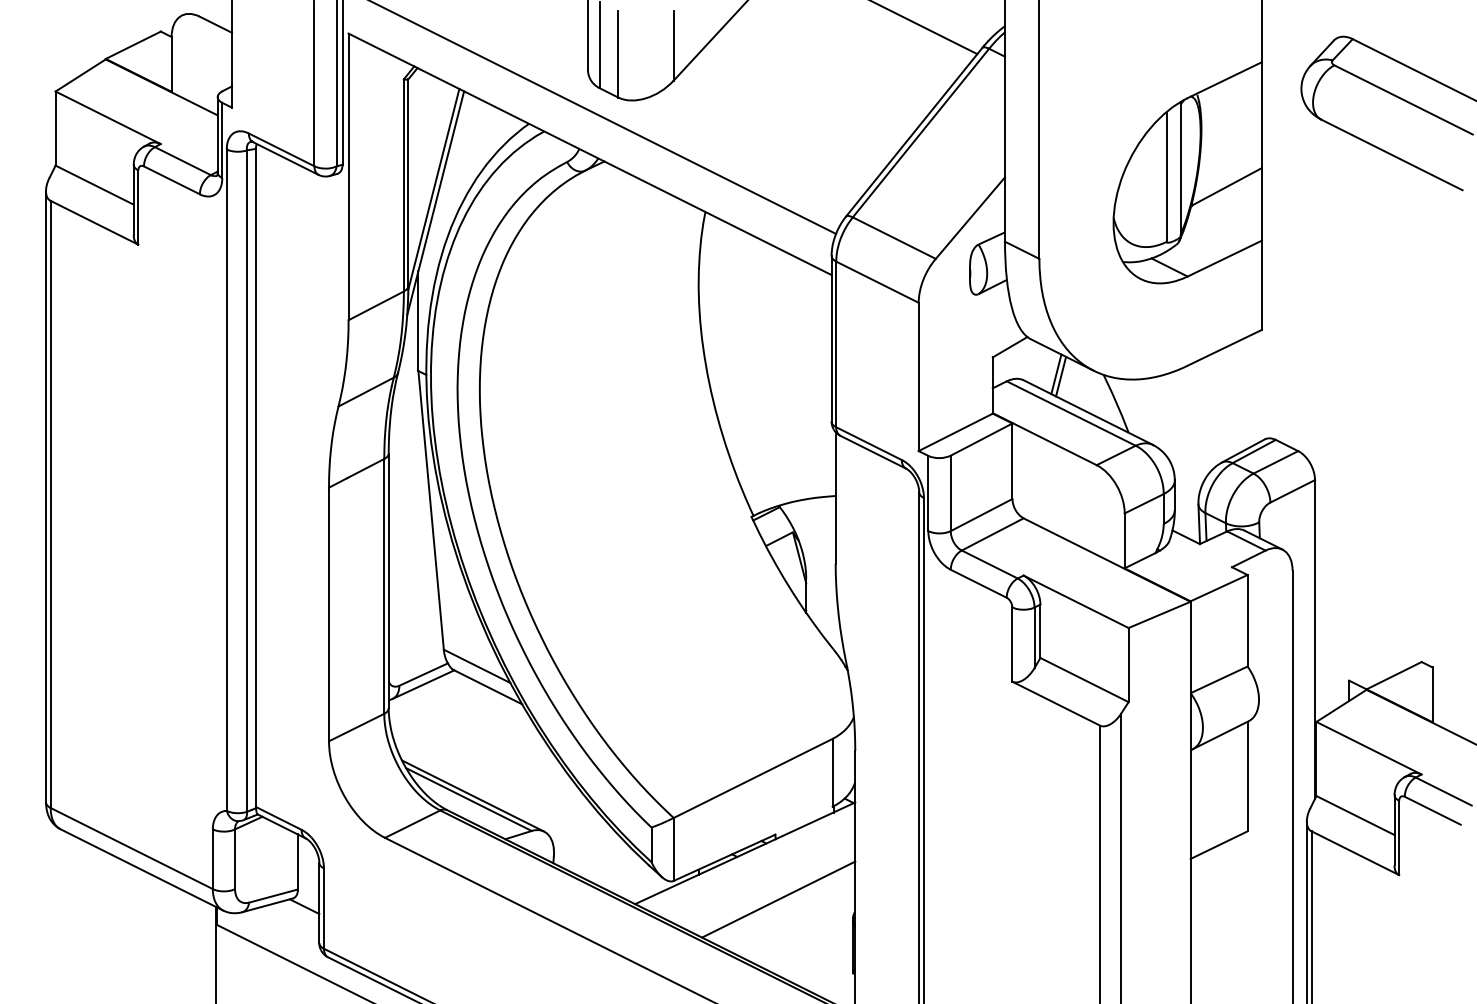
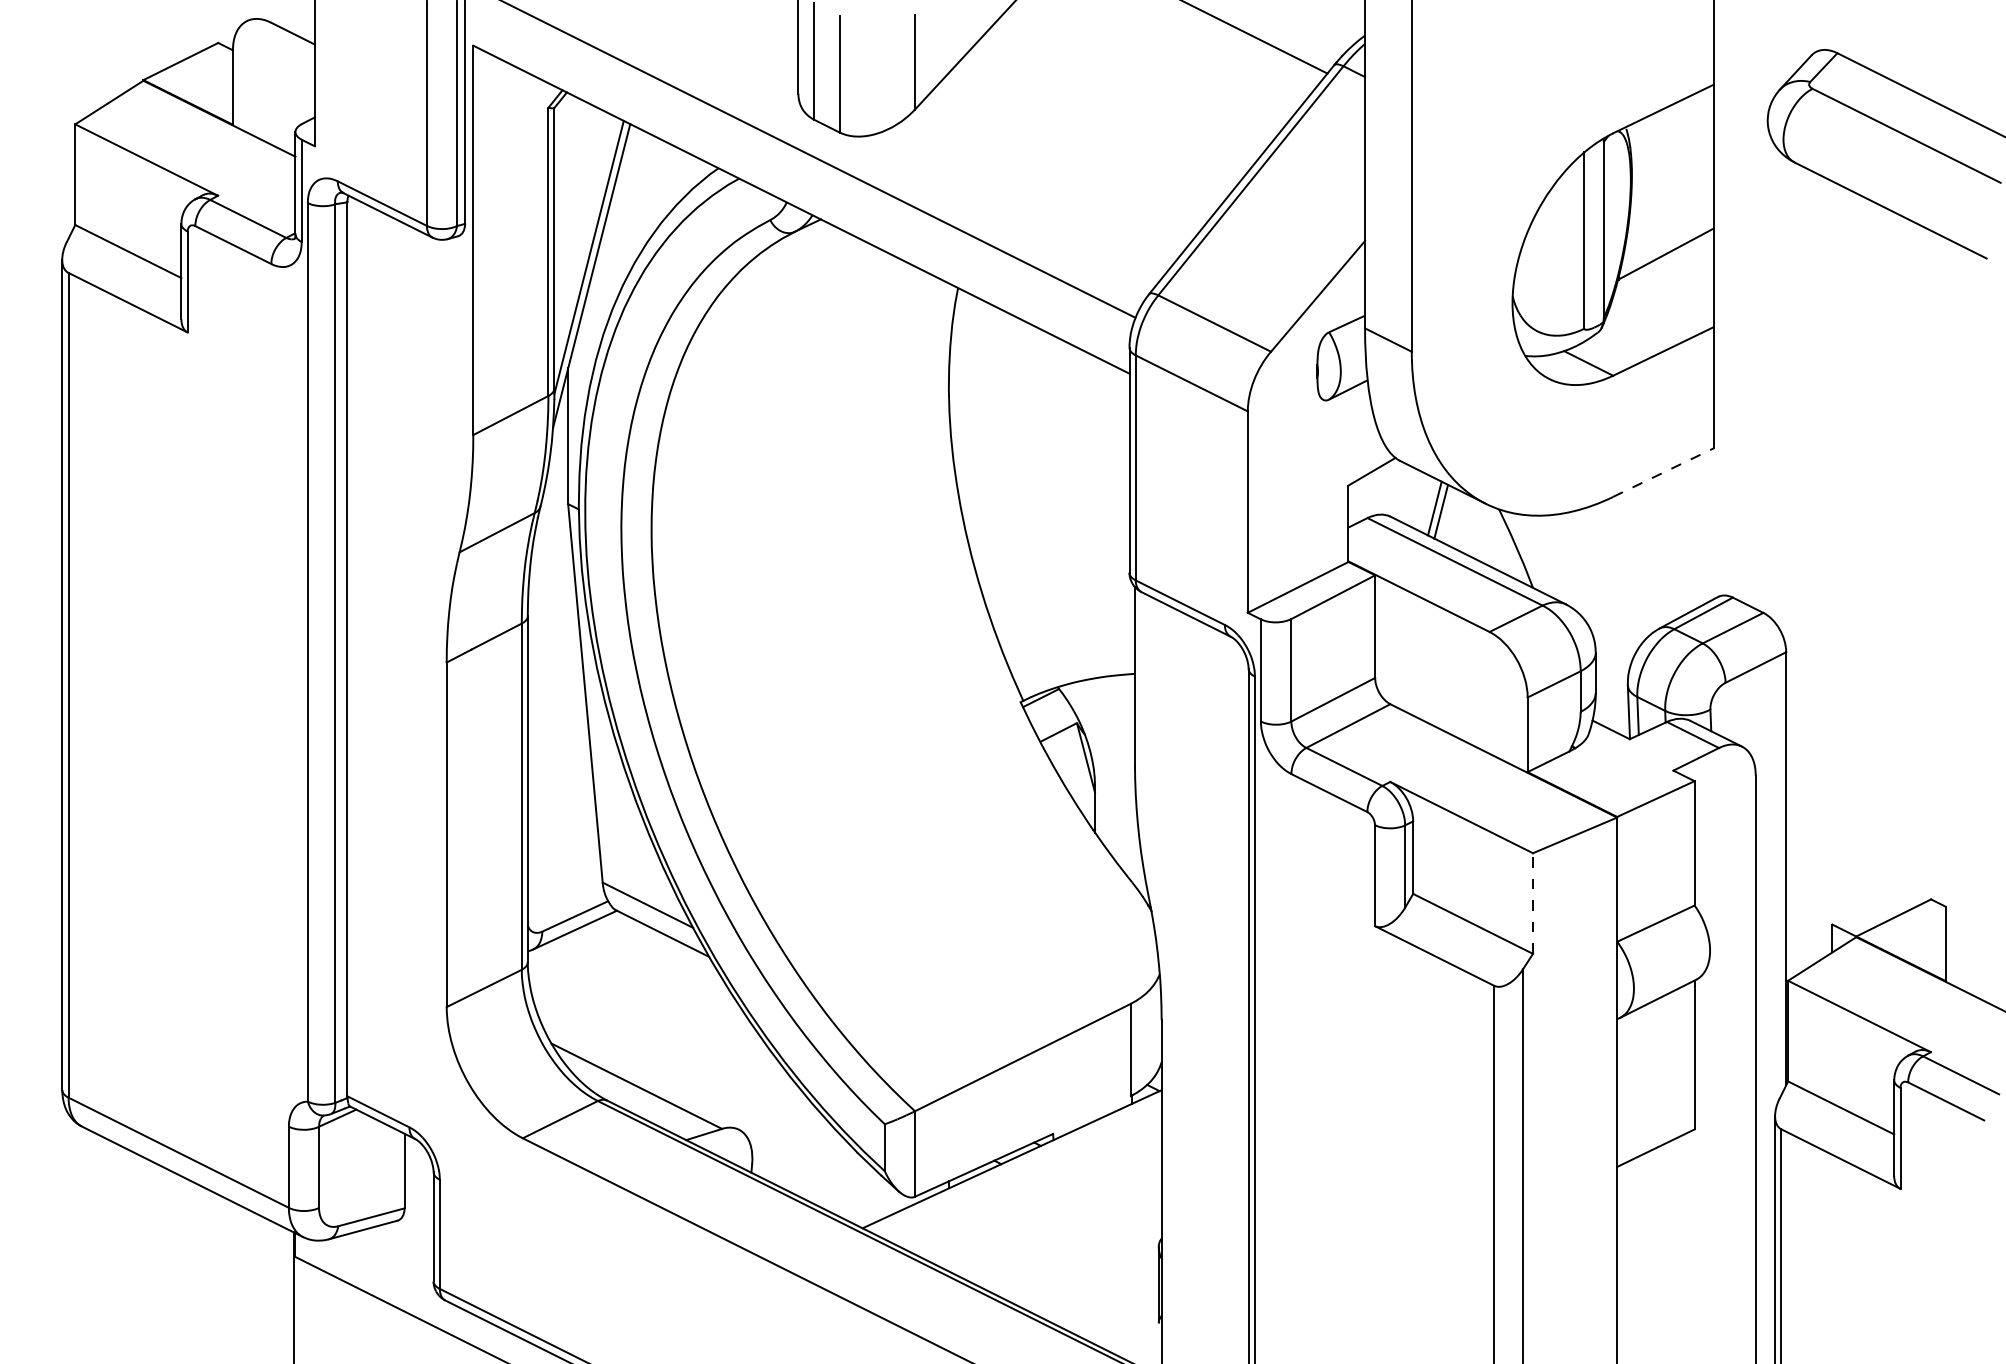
line: (1224, 347) -> (1663, 472), solid -> dashed
line: (1129, 665) -> (1533, 903), solid -> dashed
line: (472, 796) -> (641, 1081), removed
line: (778, 899) -> (1057, 1221), removed
line: (304, 906) -> (413, 1231), removed

